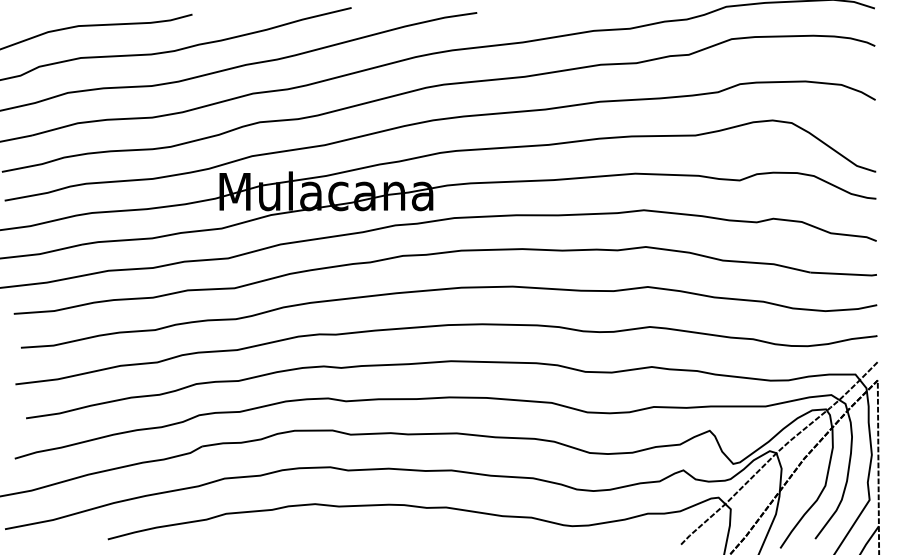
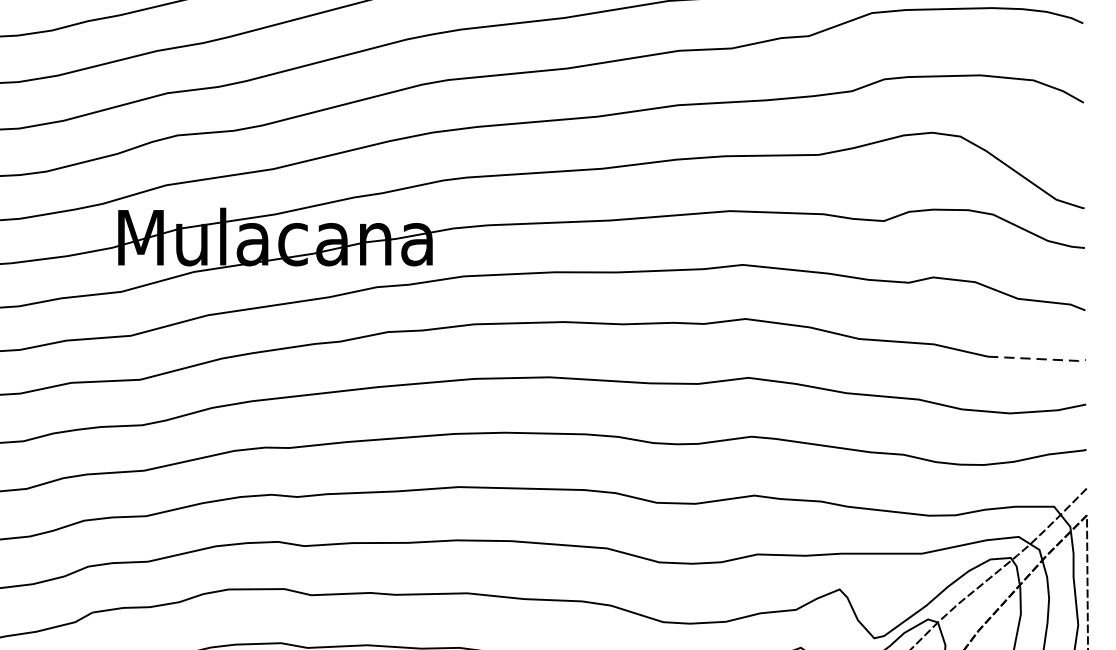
line: (844, 274) -> (1037, 359), solid -> dashed

